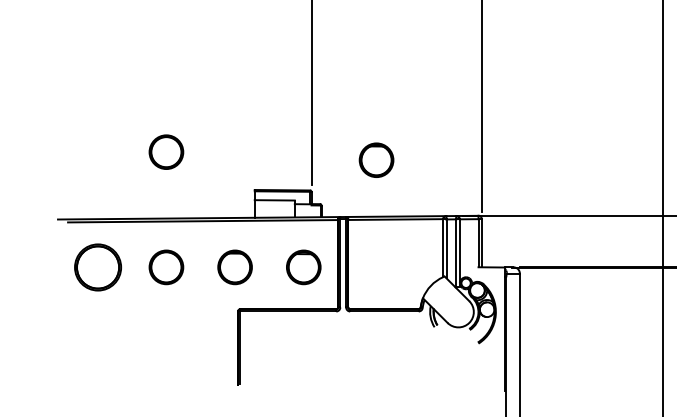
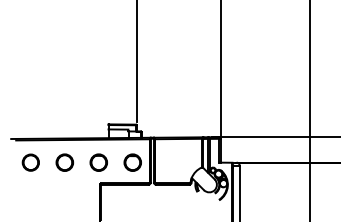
part: (165, 151) -> (64, 105), removed
circle: (375, 159) -> (168, 109), removed
circle: (97, 266) -> (30, 162), size x0.71

